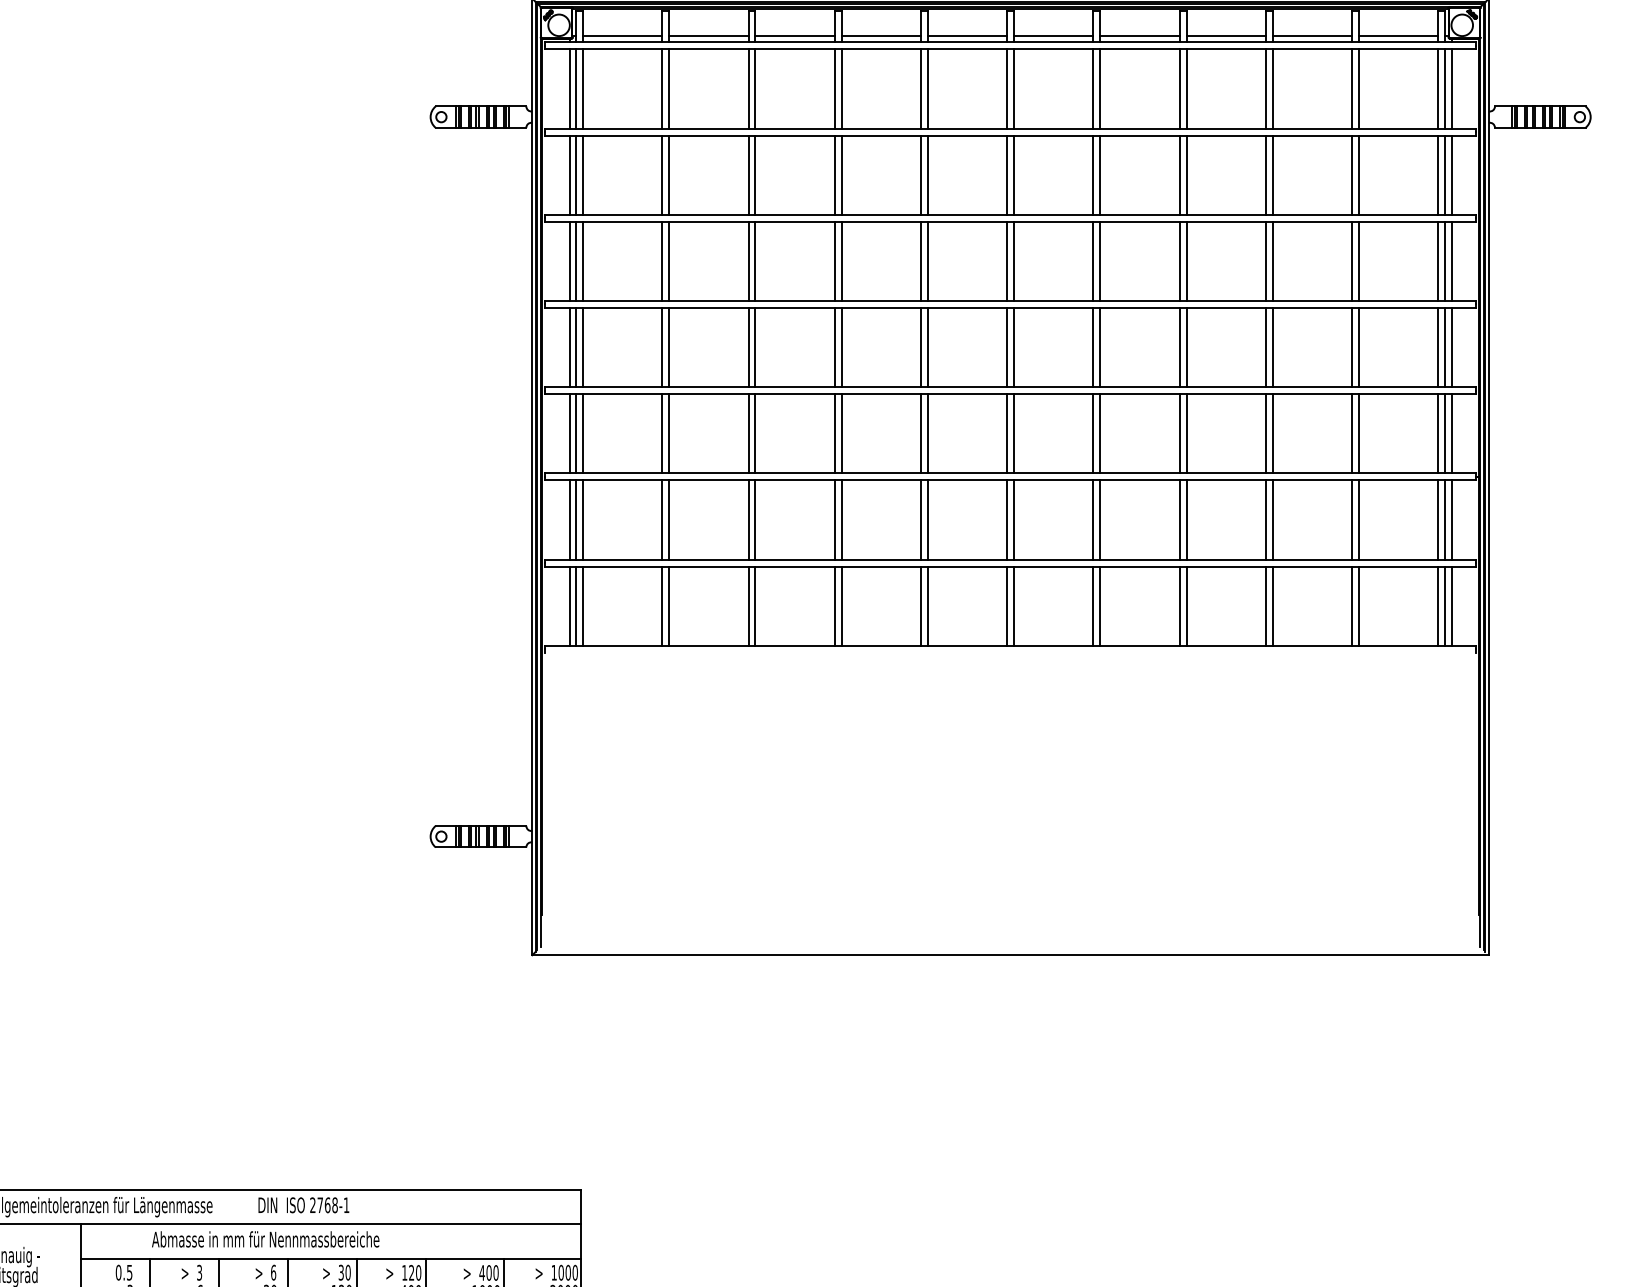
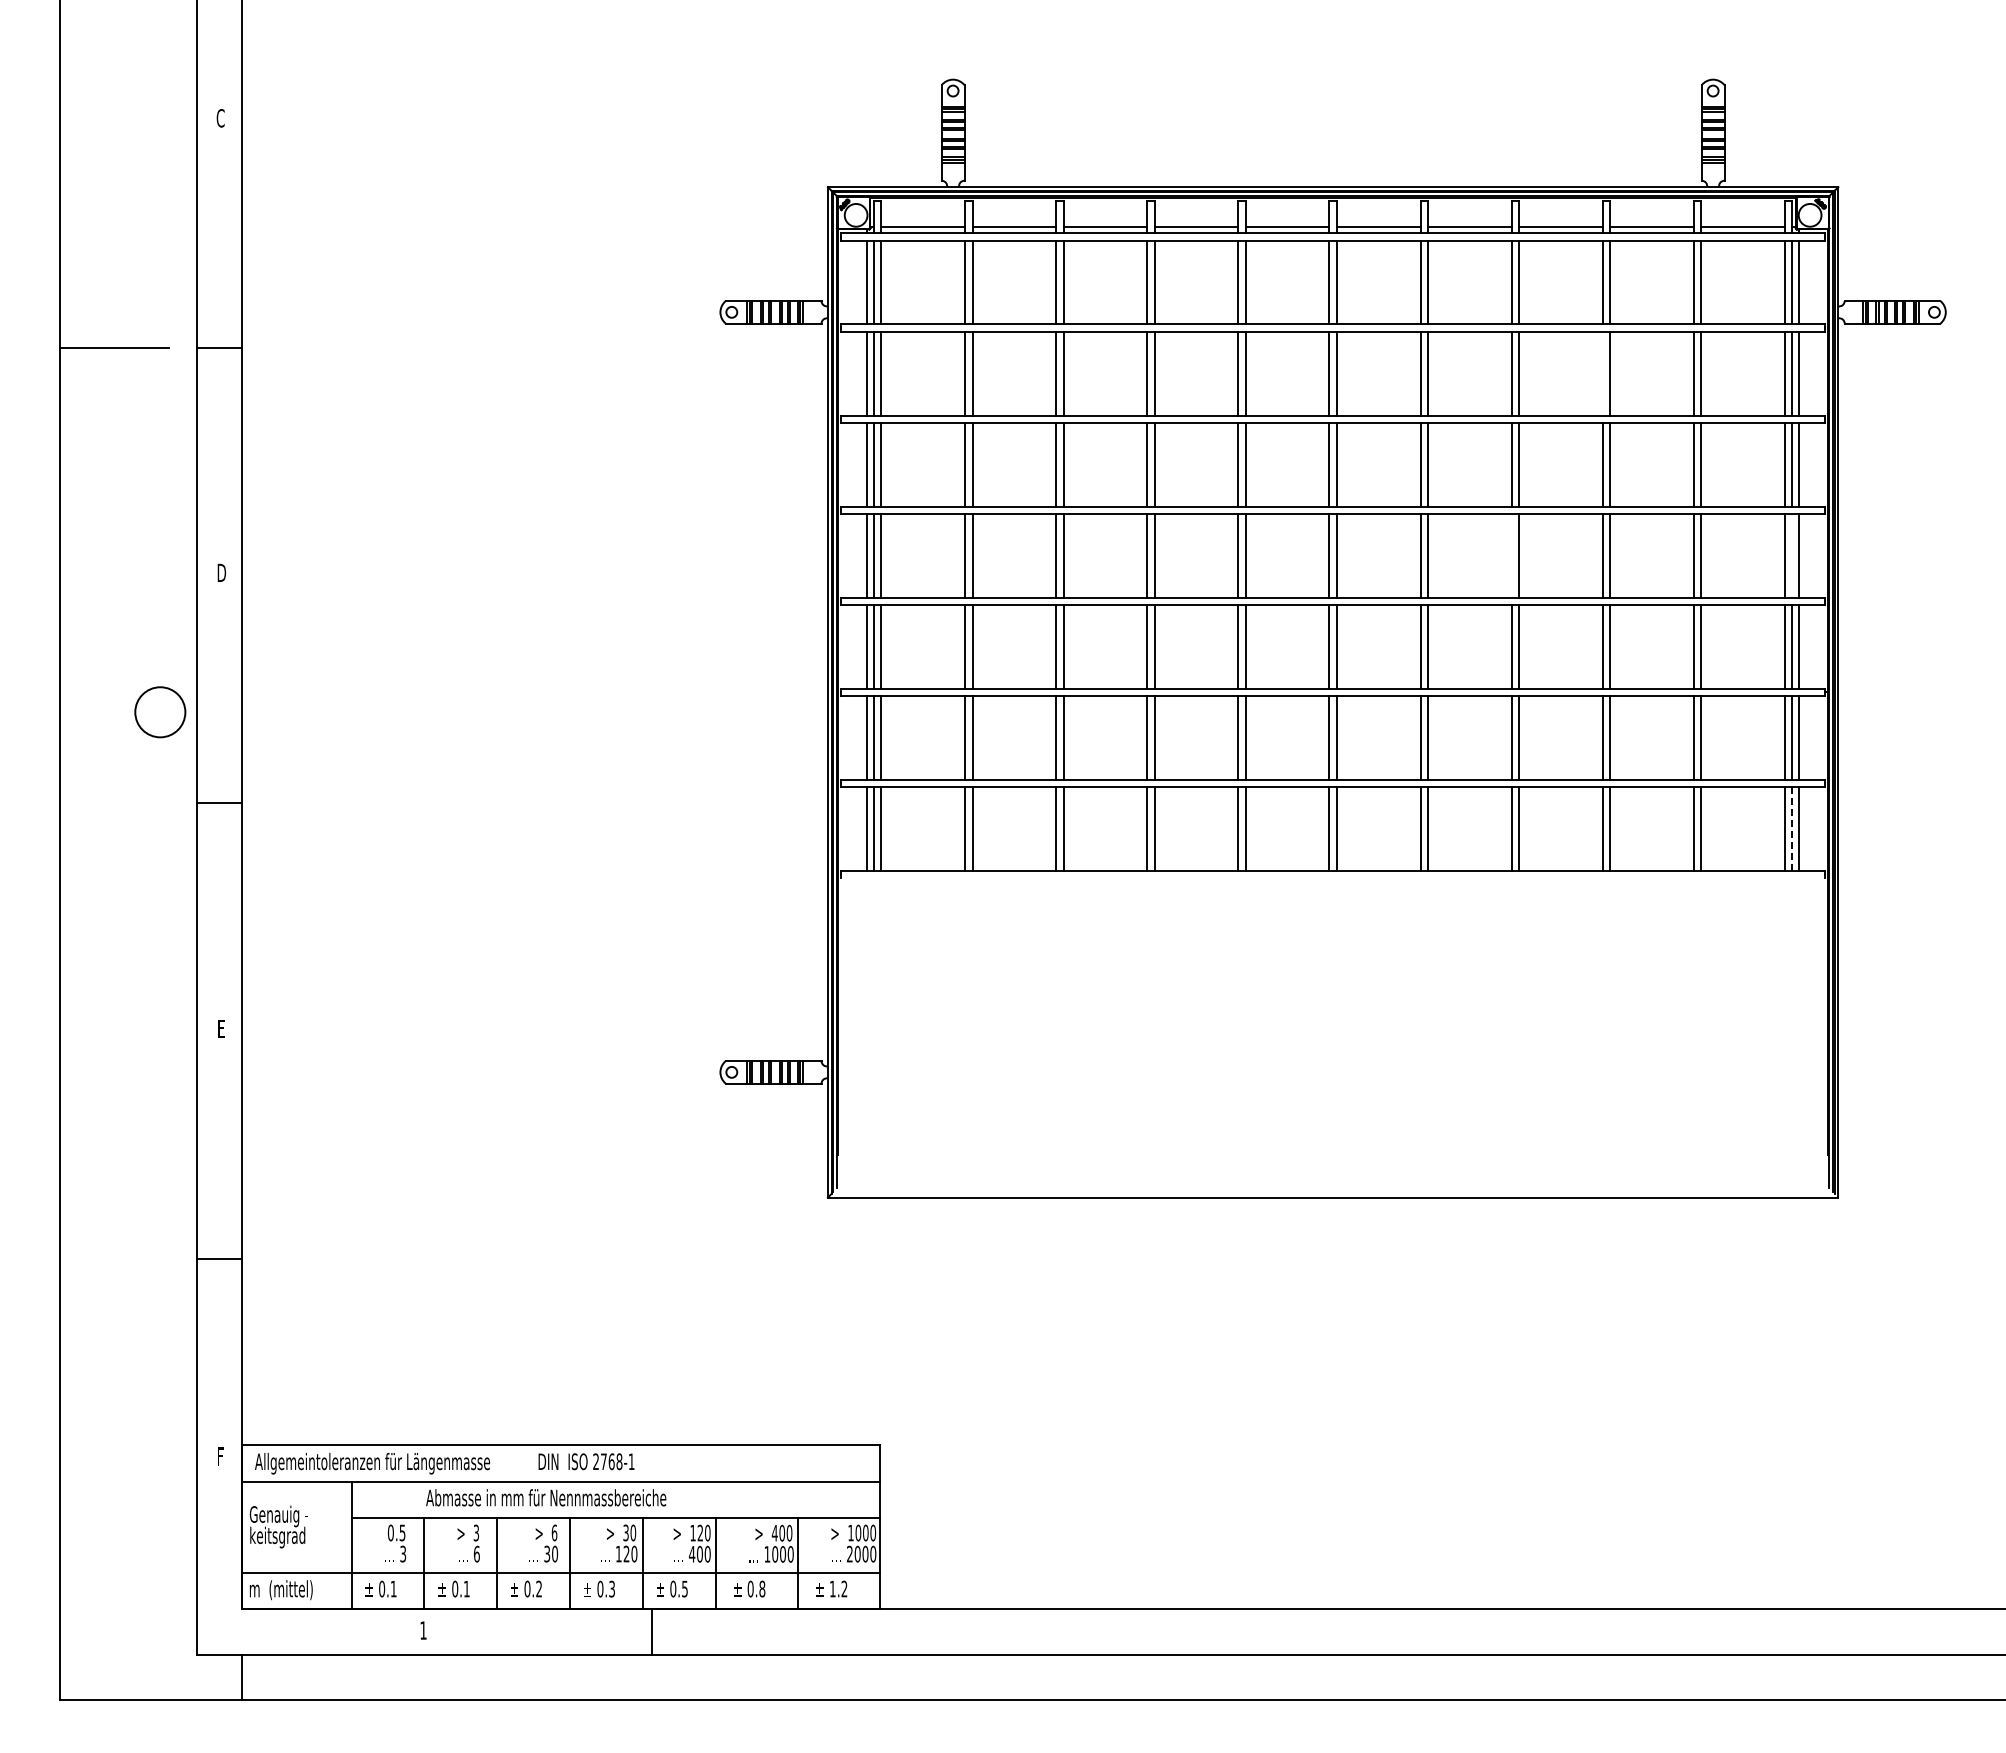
line: (1265, 175) -> (1602, 373), removed
line: (1179, 347) -> (1511, 555), removed
line: (1445, 347) -> (1792, 555), removed
line: (1445, 605) -> (1792, 828), solid -> dashed

